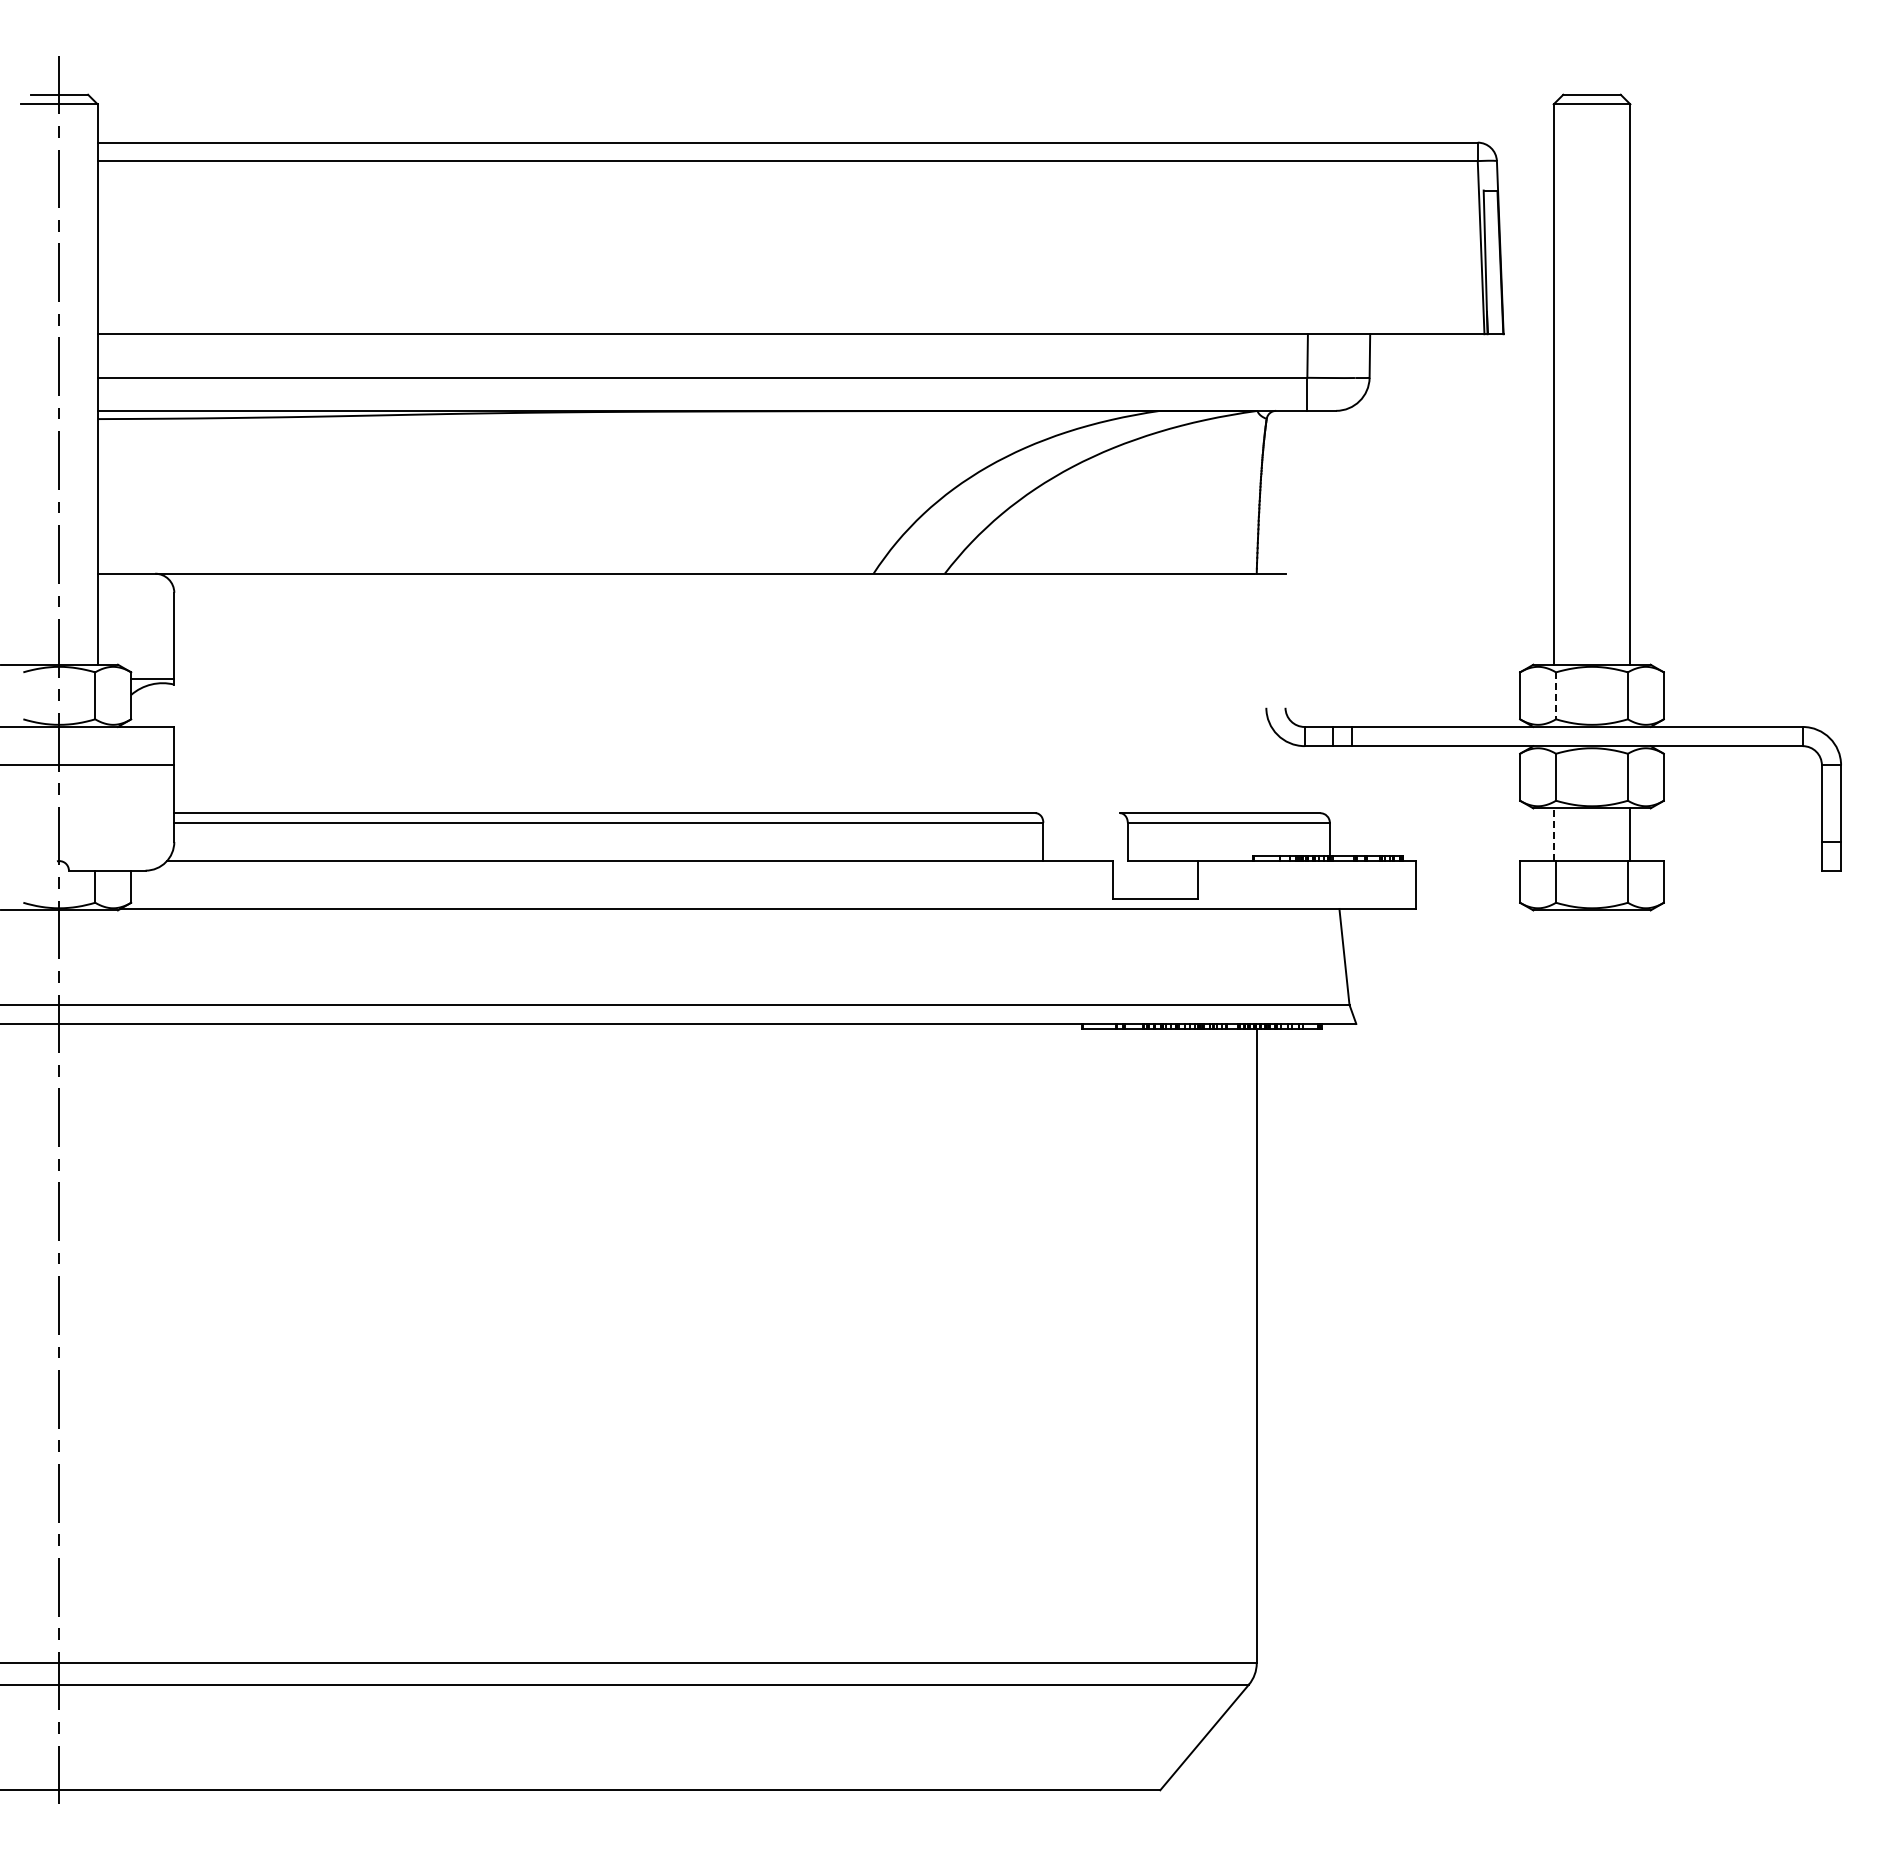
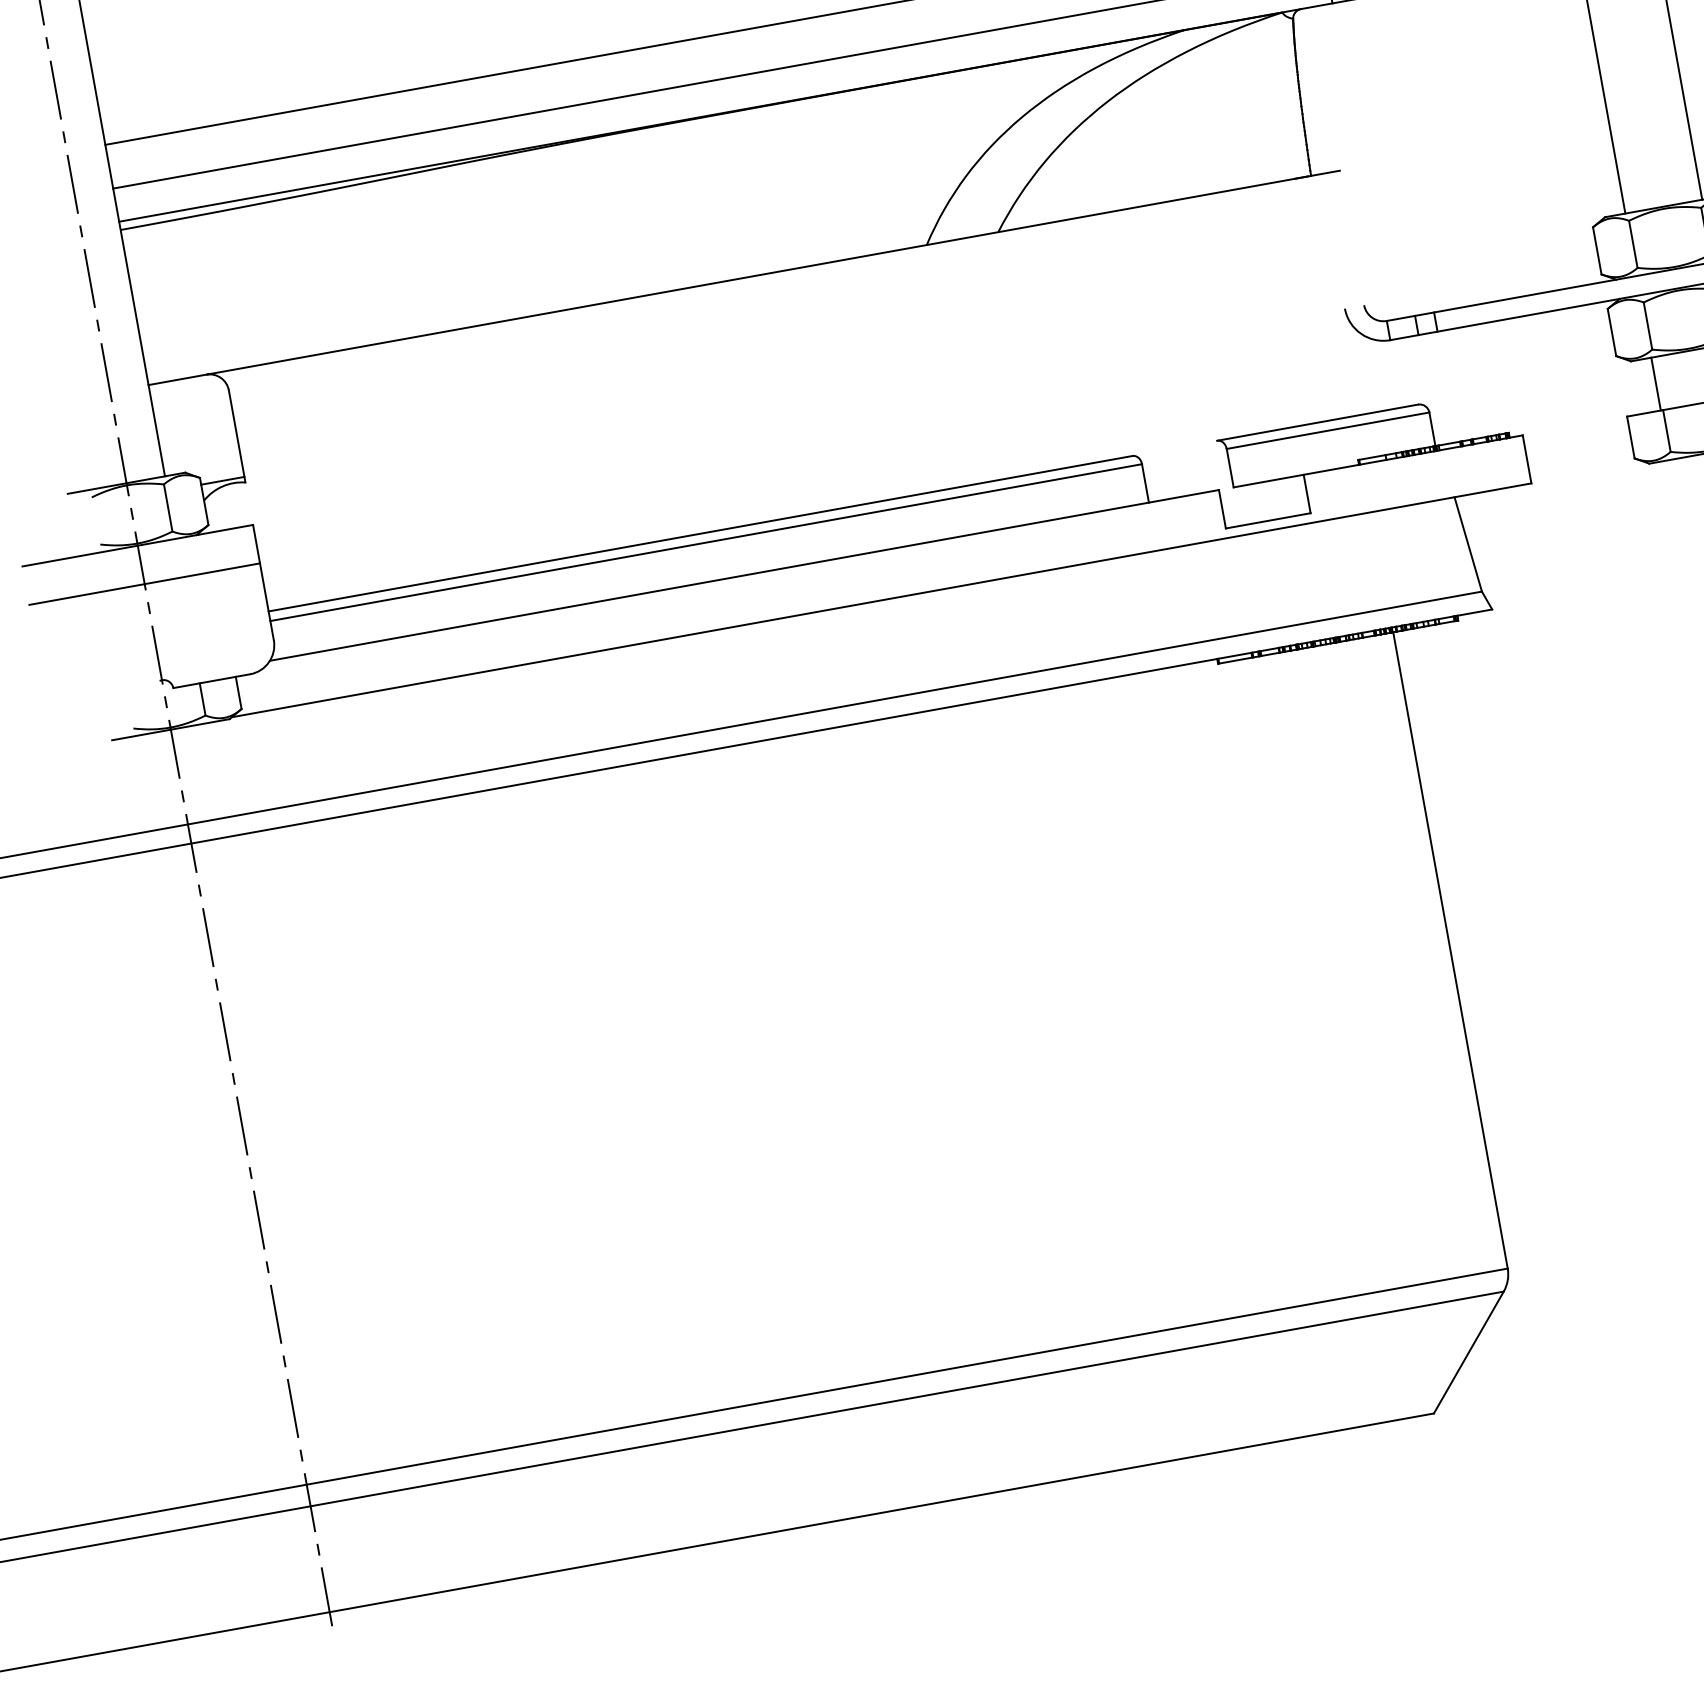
line: (1556, 696) -> (1633, 244), dashed -> solid
line: (1553, 834) -> (1655, 383), dashed -> solid

